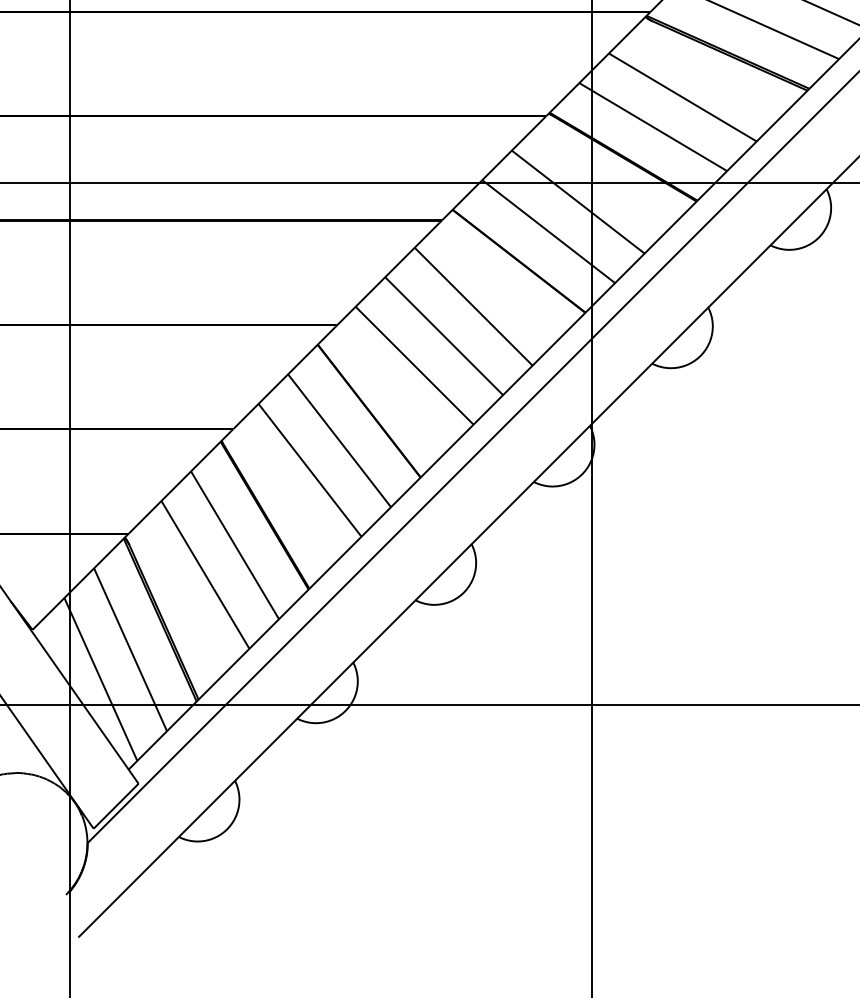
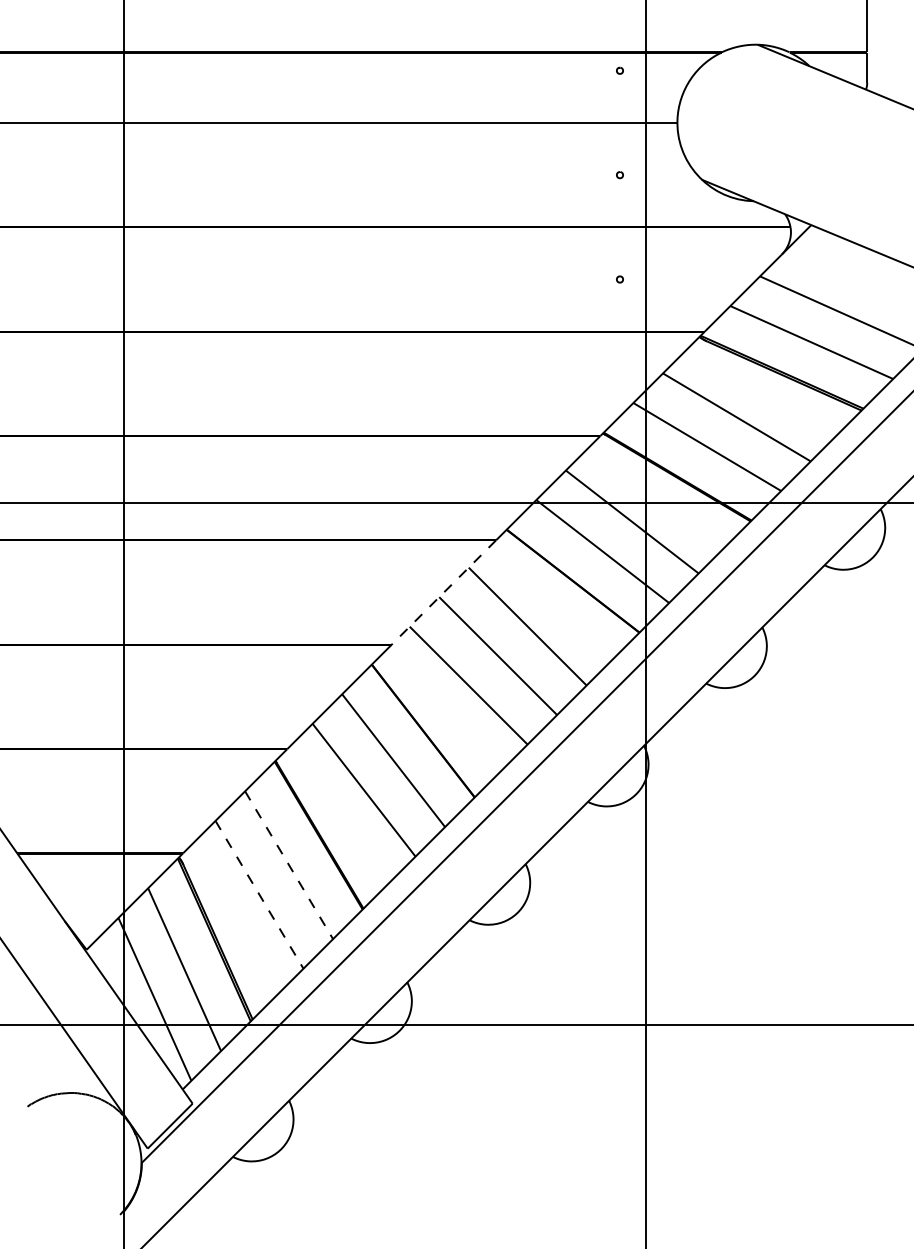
line: (389, 272) -> (443, 592), solid -> dashed
line: (235, 545) -> (289, 865), solid -> dashed
line: (205, 574) -> (259, 894), solid -> dashed

